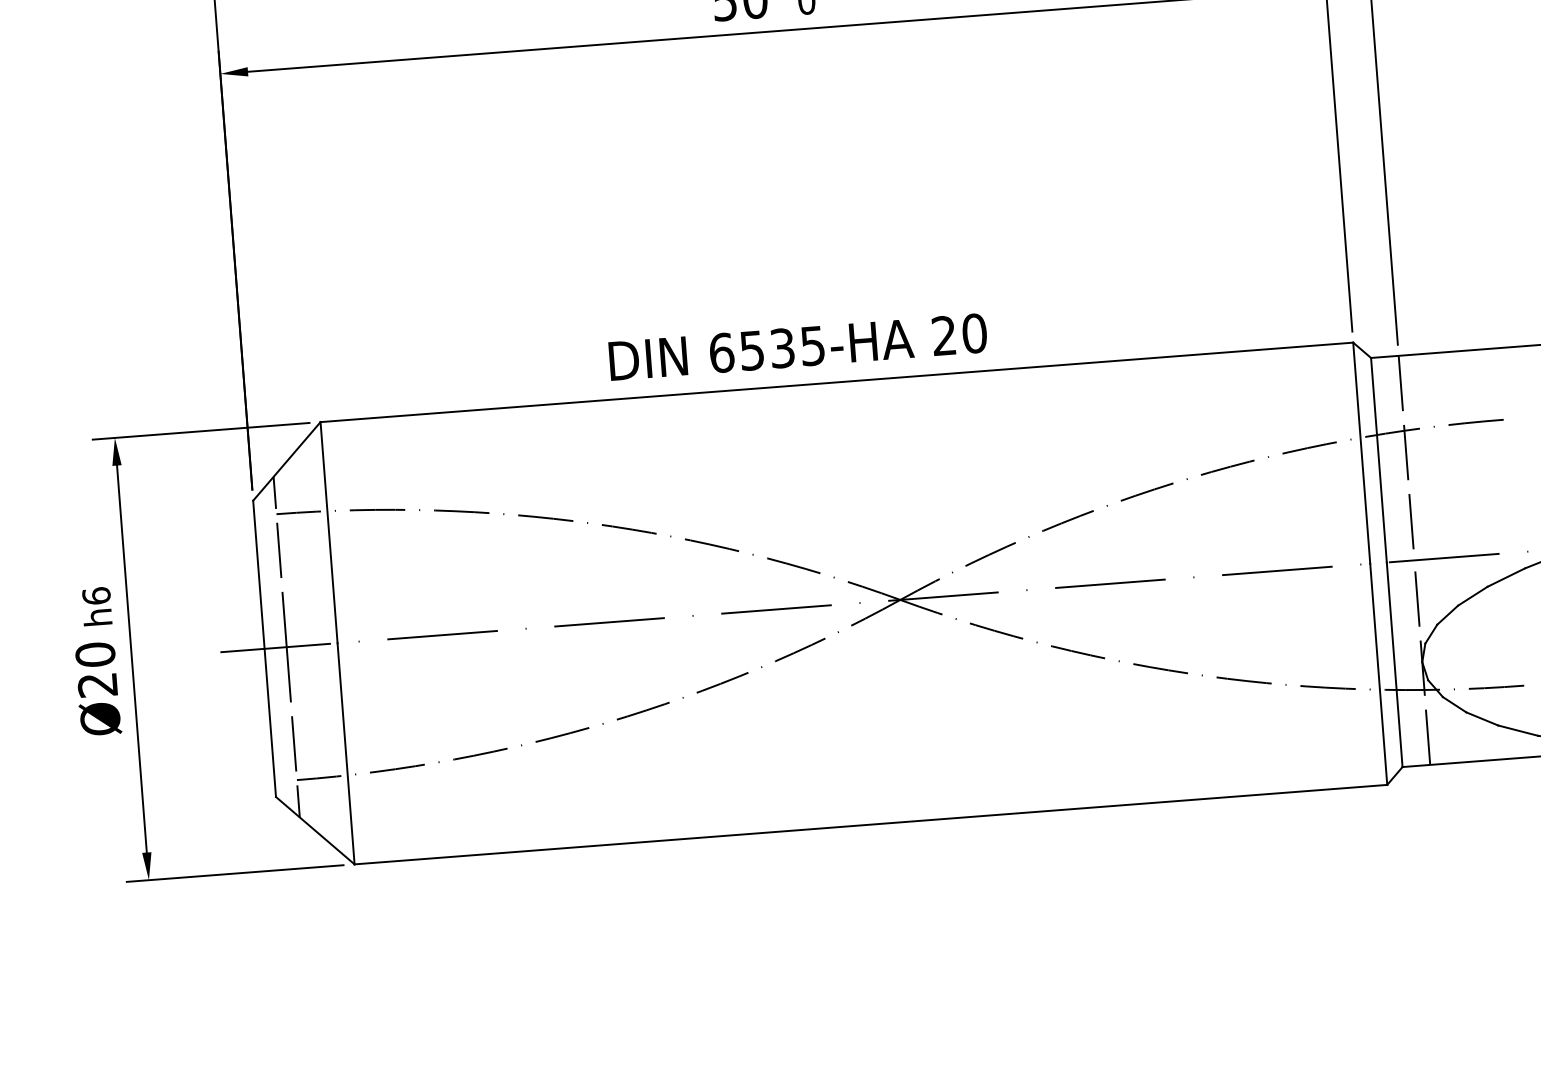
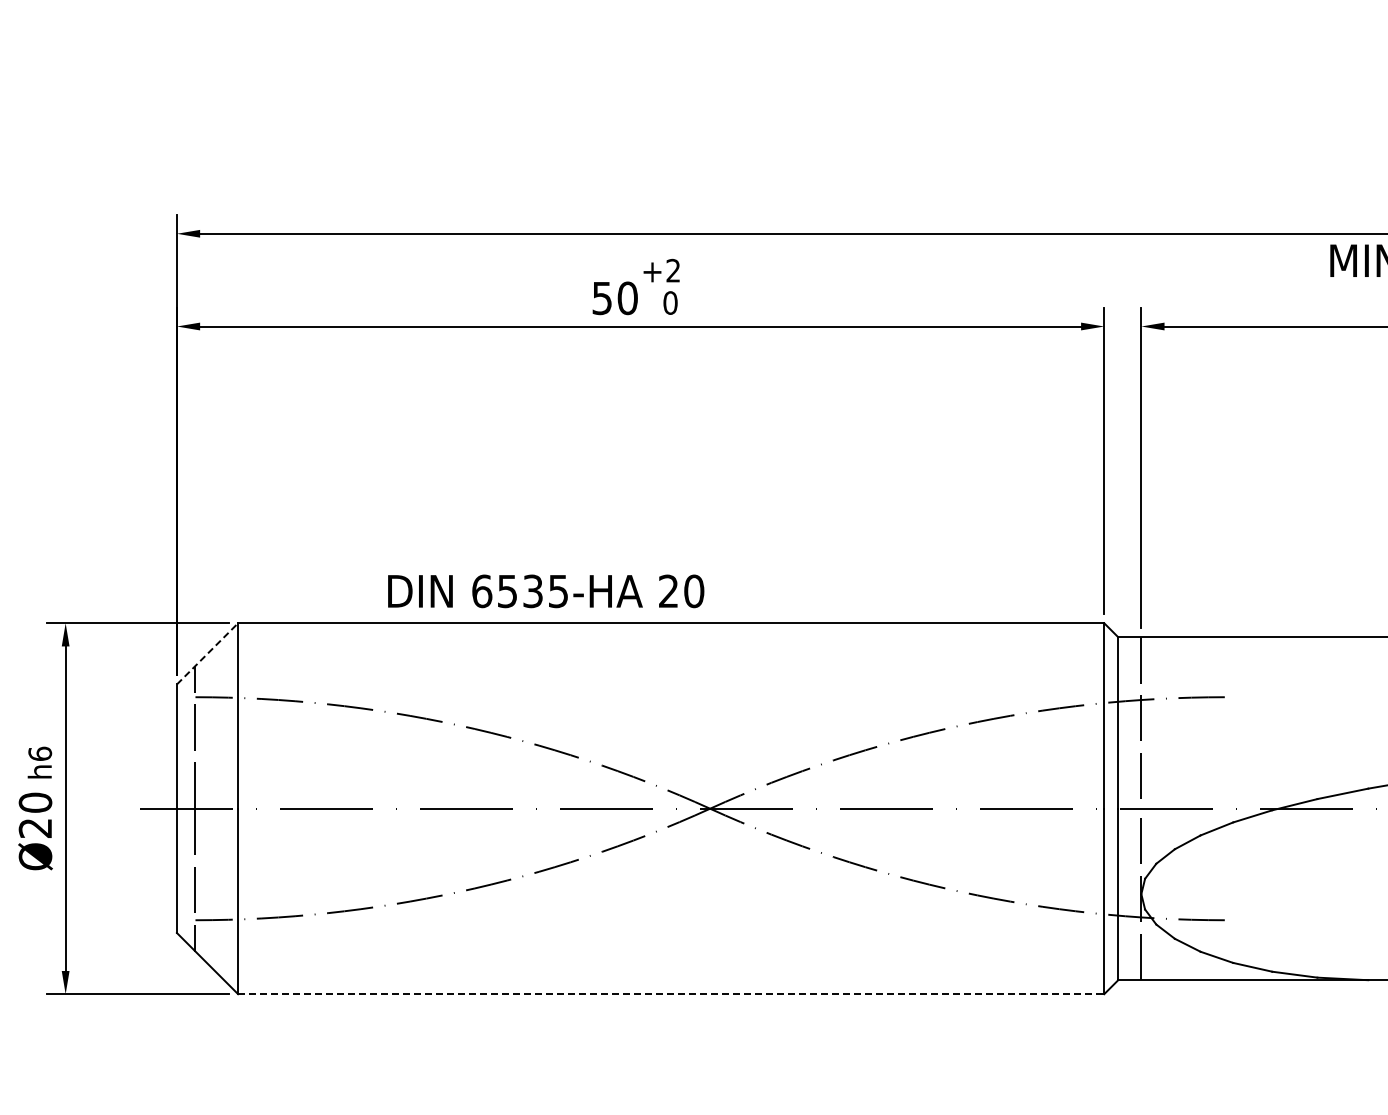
text: (798, 347) -> (546, 591), moved
line: (286, 460) -> (207, 653), solid -> dashed
line: (871, 824) -> (671, 994), solid -> dashed

